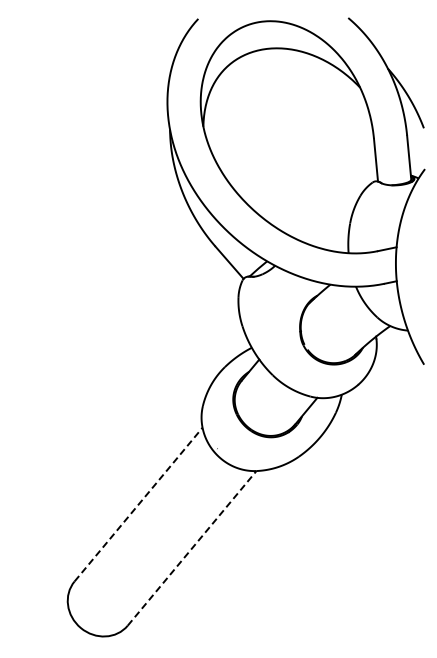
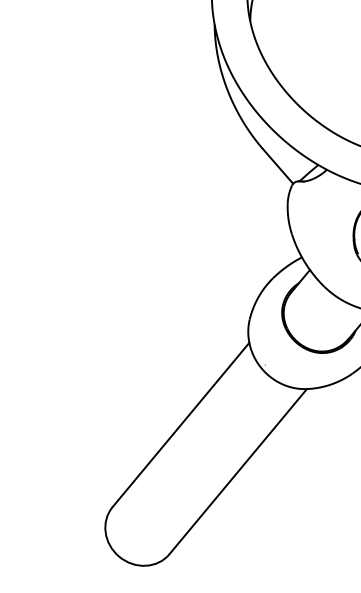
line: (138, 504) -> (180, 424), dashed -> solid
line: (192, 548) -> (238, 471), dashed -> solid

